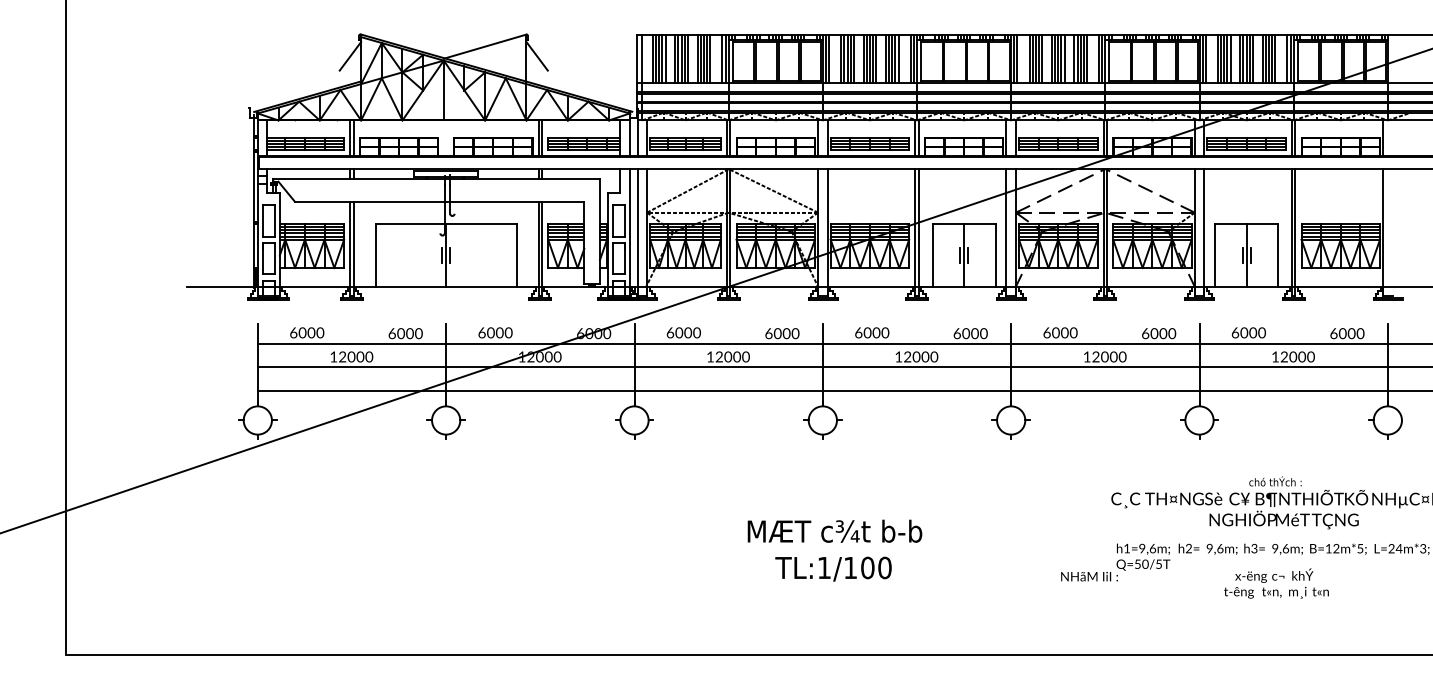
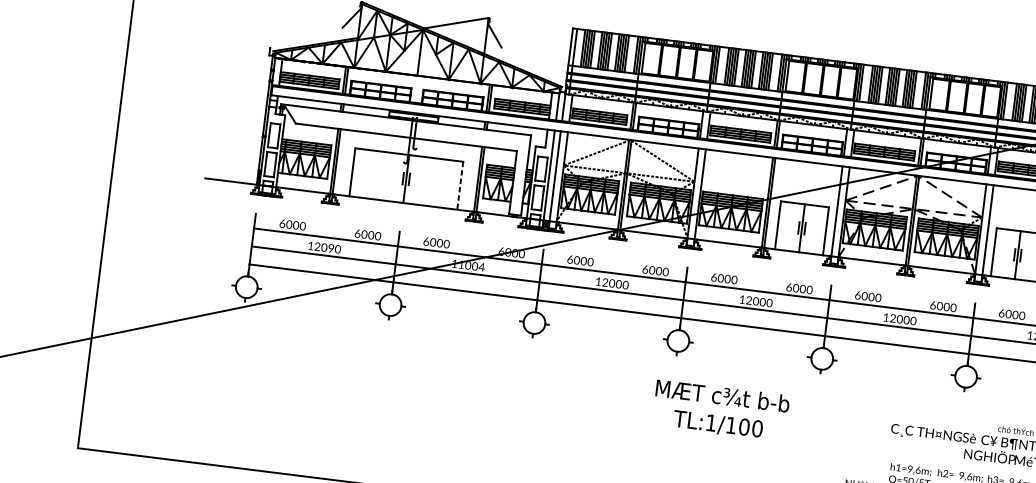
line: (516, 255) -> (460, 185), solid -> dashed
text: (544, 356) -> (471, 265), 12000 -> 11004
text: (360, 357) -> (331, 248), 12000 -> 12090
text: (834, 550) -> (720, 410), moved

